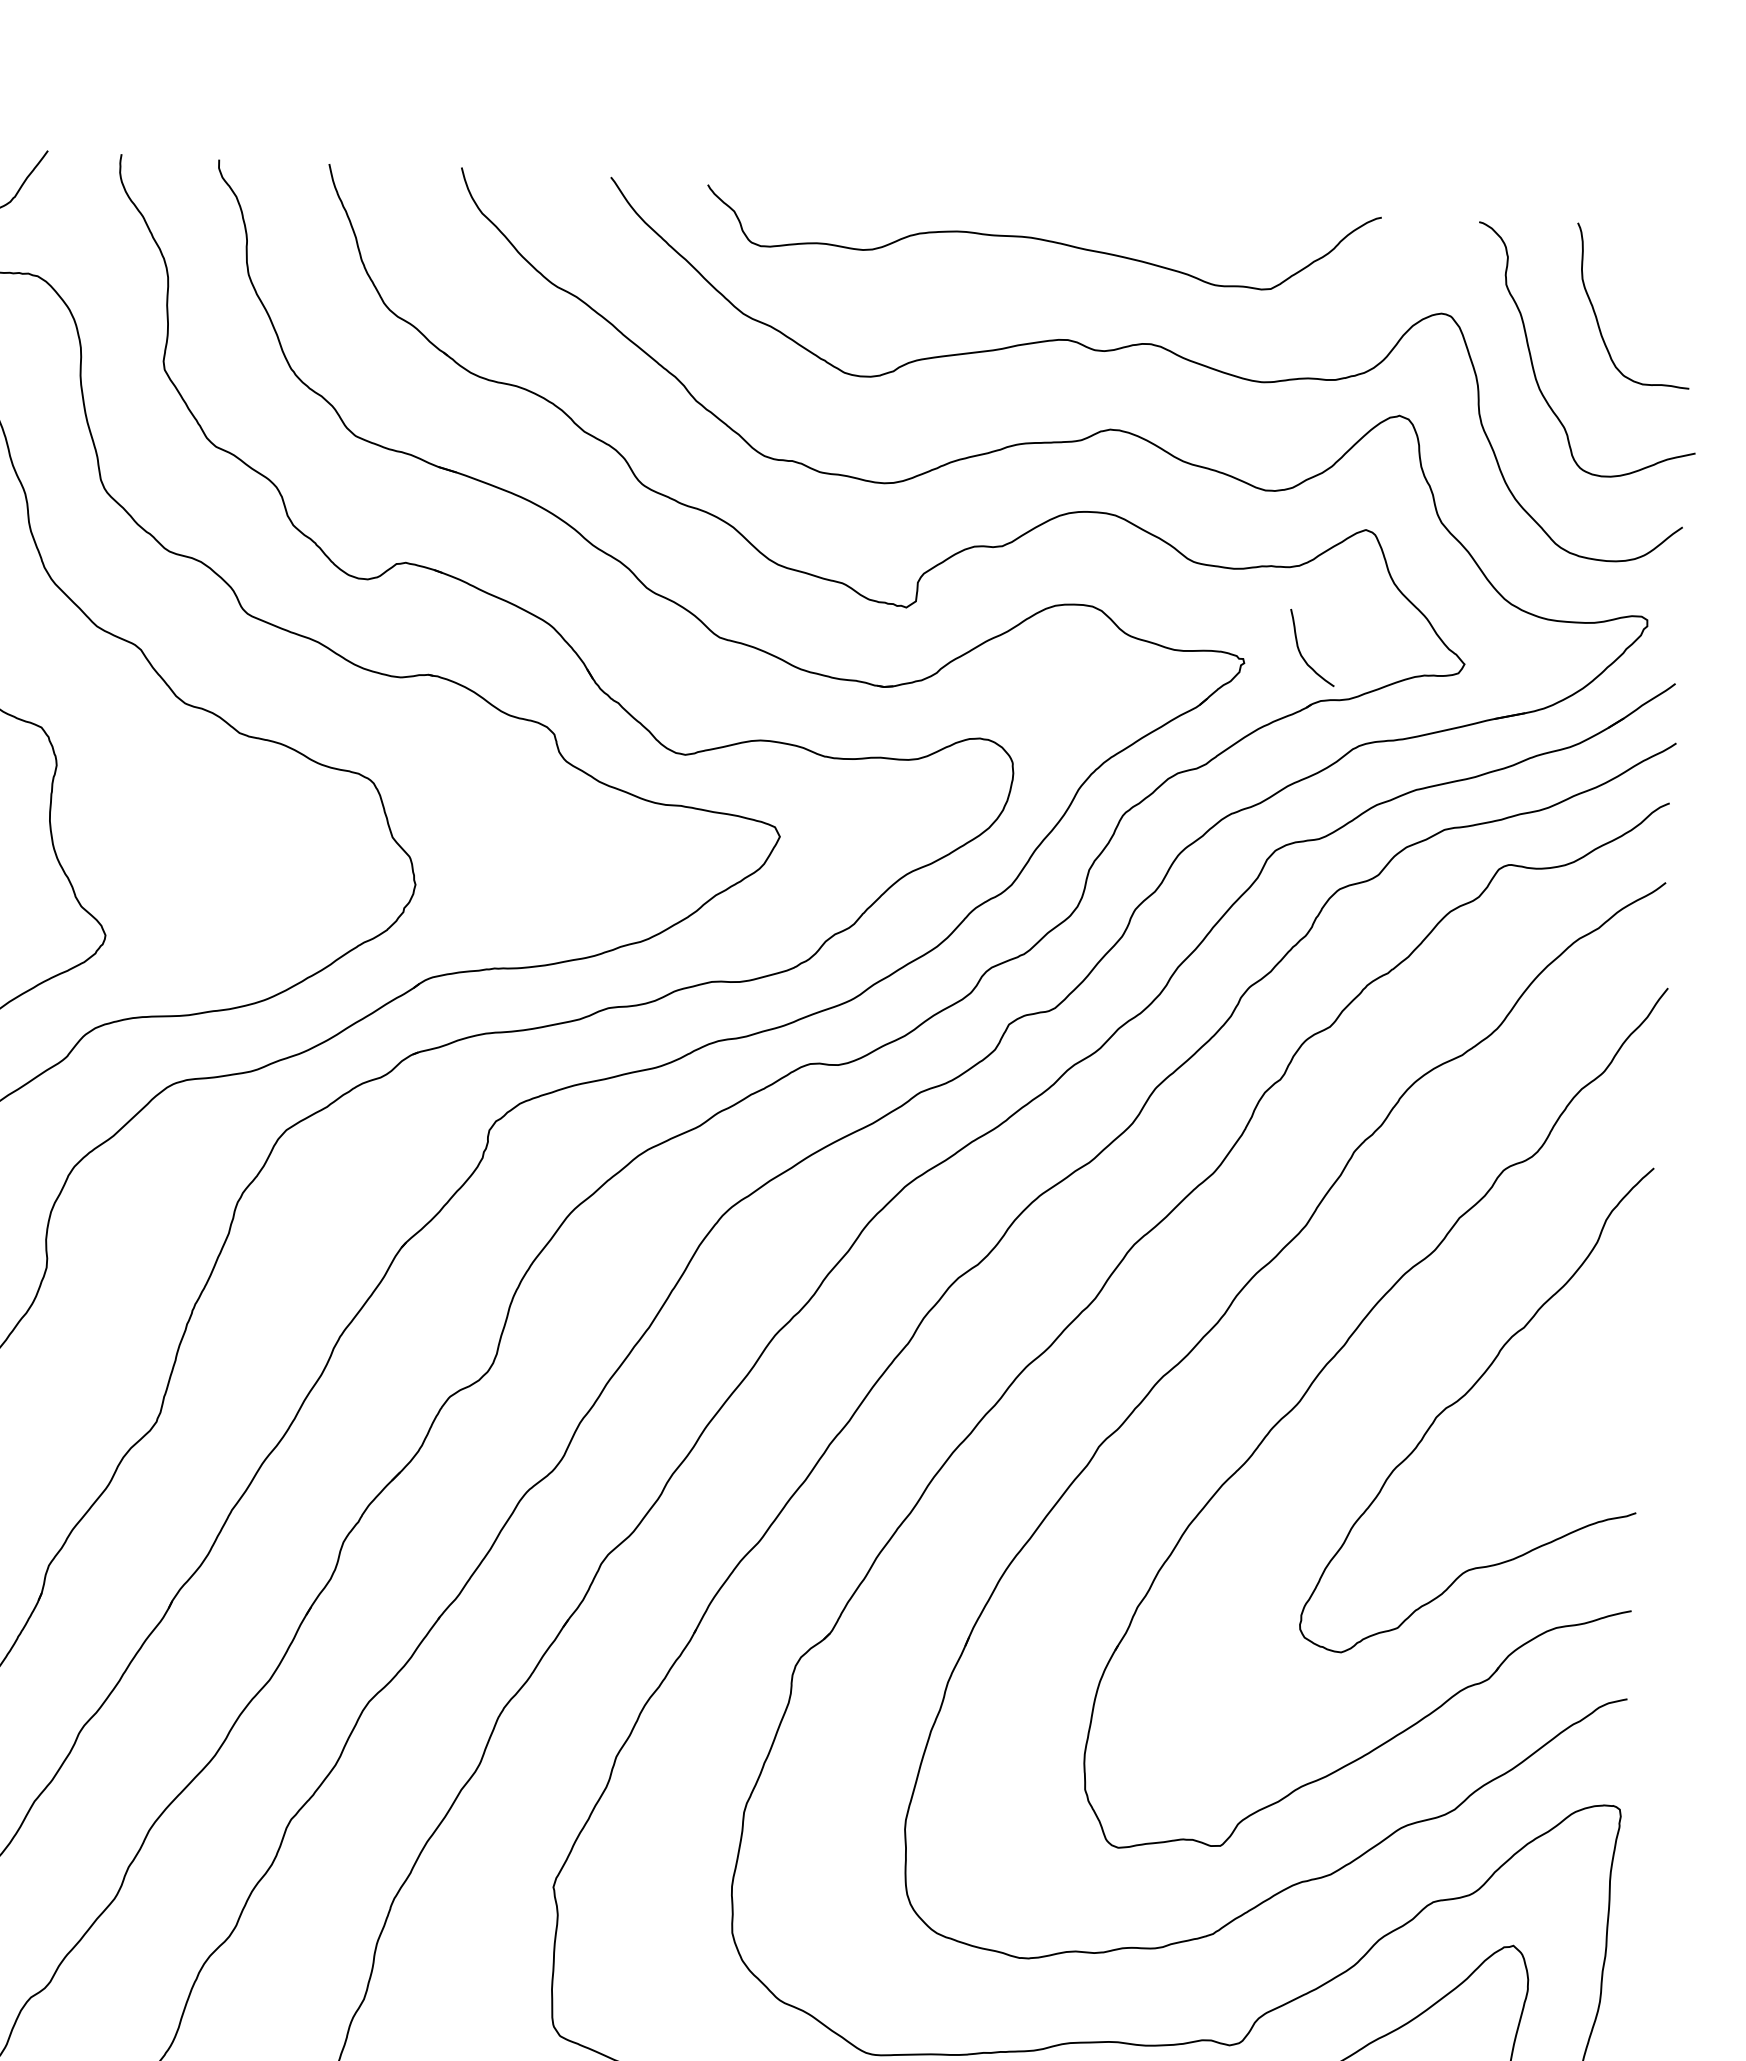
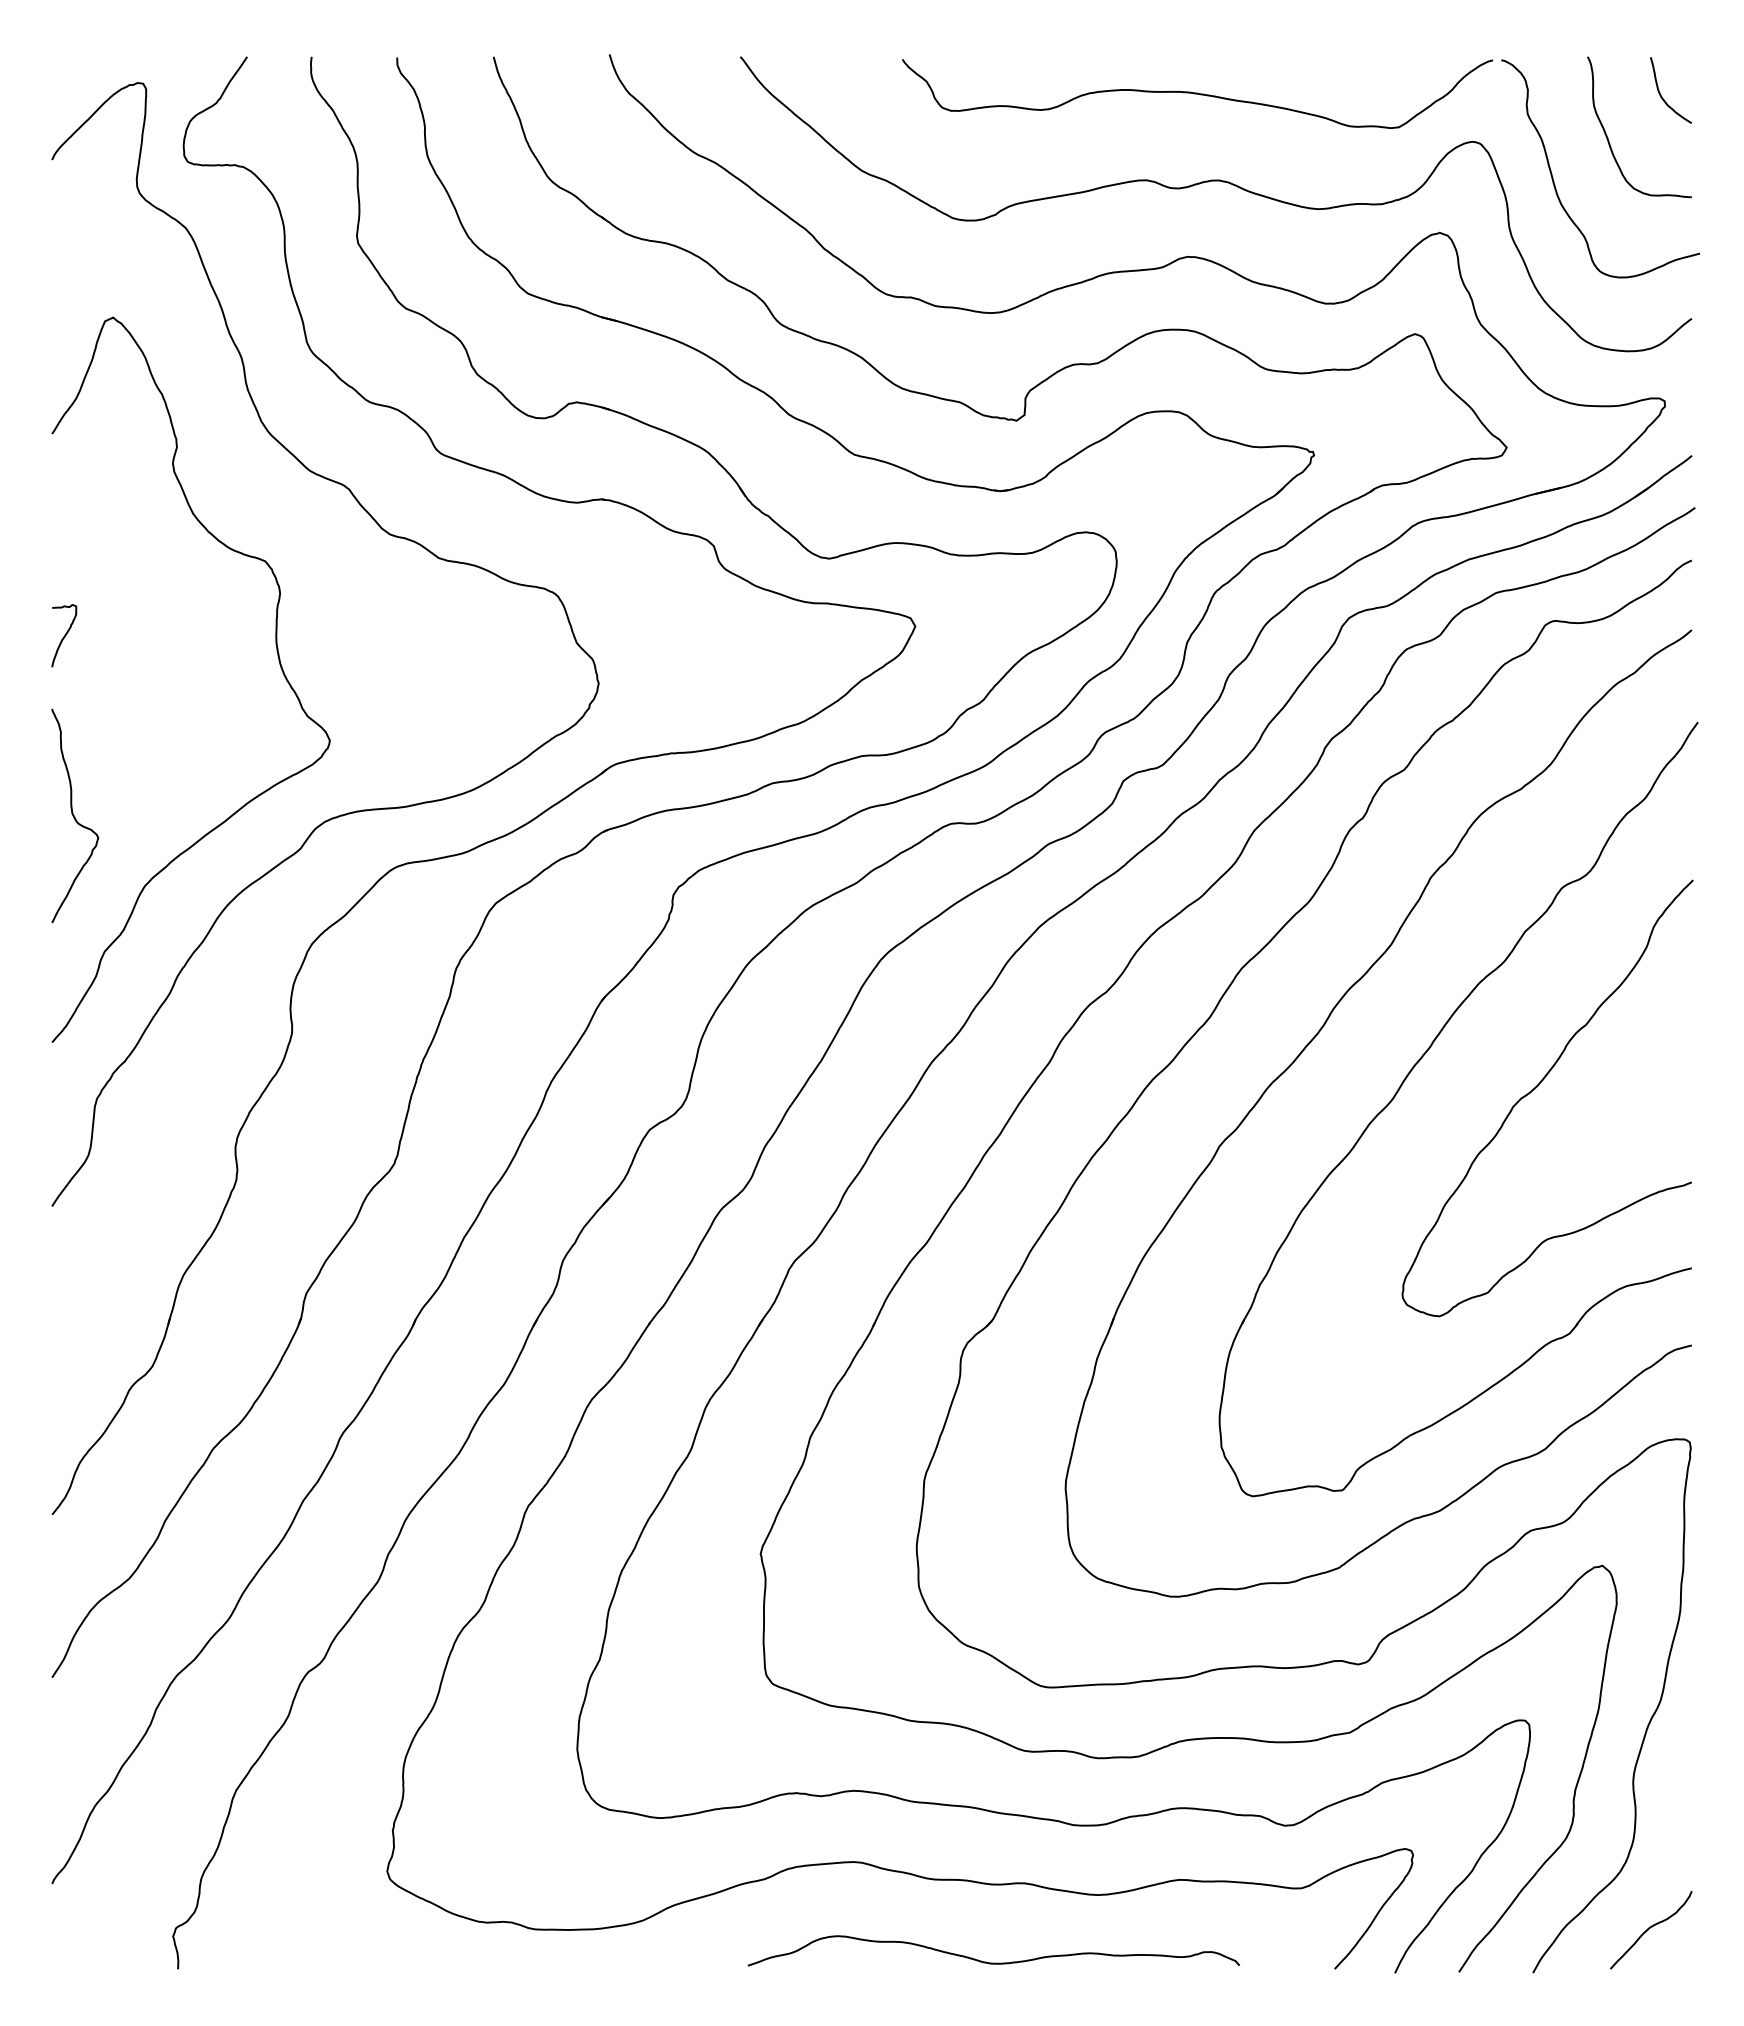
curve: (1042, 239) -> (1197, 93), moved
curve: (1301, 652) -> (1661, 94), moved

